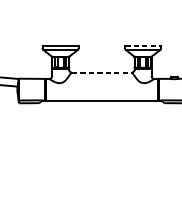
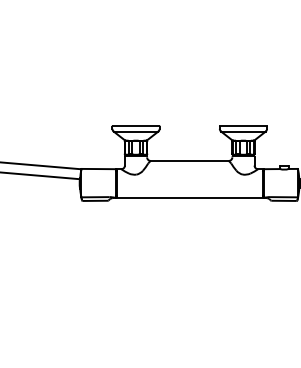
line: (143, 46) -> (243, 126), dashed -> solid
line: (102, 72) -> (190, 160), dashed -> solid

